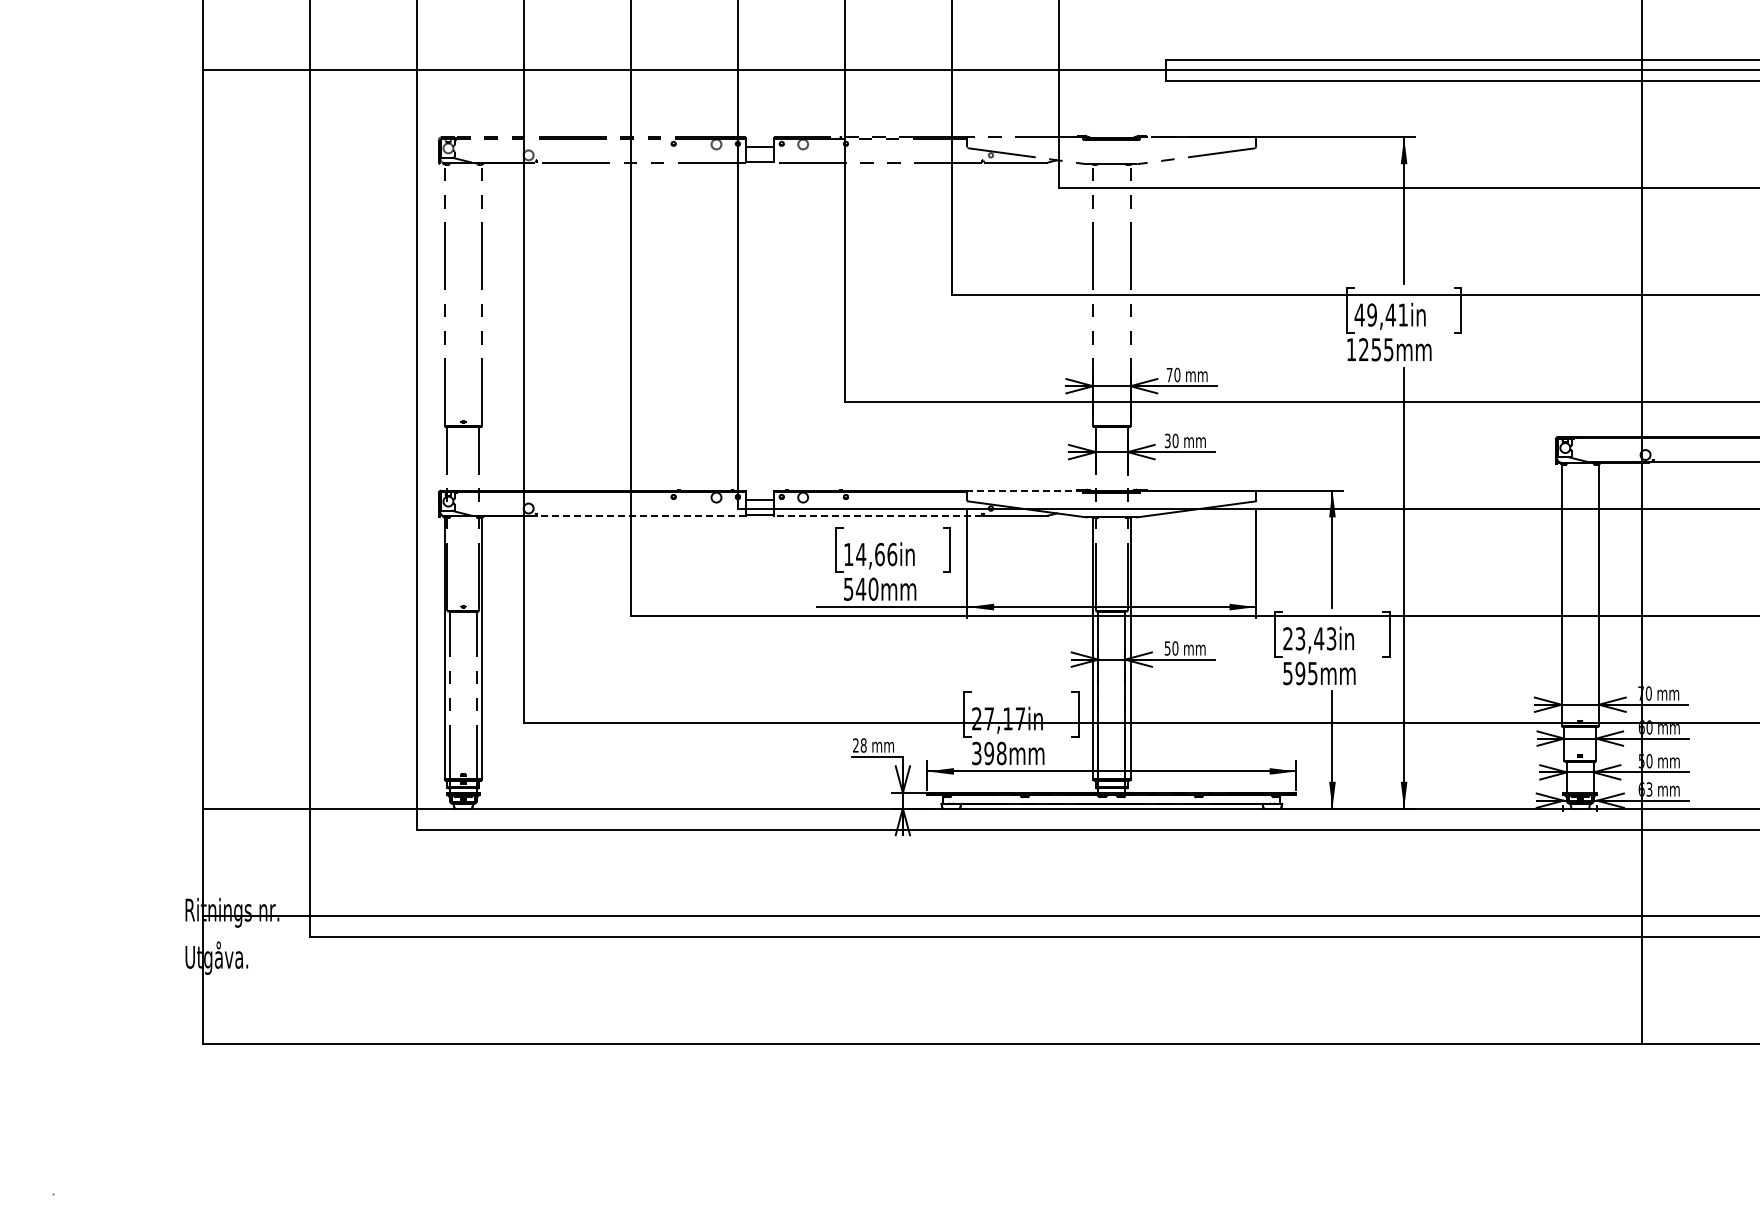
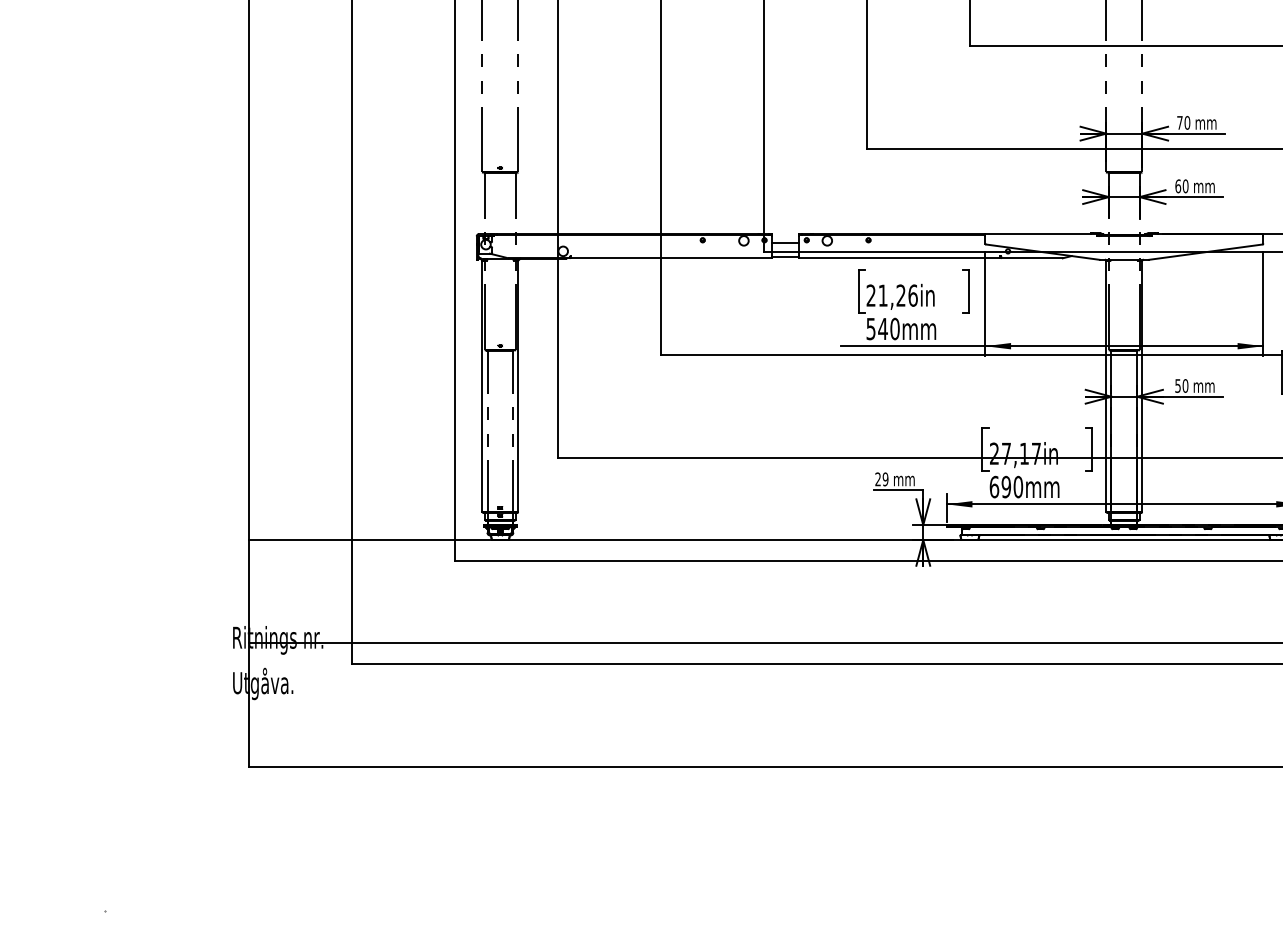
text: (1167, 440) -> (1177, 185), 30 -> 60
line: (1025, 490) -> (1041, 234), dashed -> solid
line: (641, 515) -> (671, 258), dashed -> solid
line: (877, 515) -> (898, 258), dashed -> solid
text: (864, 554) -> (886, 295), 14,66in -> 21,26in
text: (863, 745) -> (885, 479), 28 -> 29
text: (989, 753) -> (1006, 487), 398mm -> 690mm

